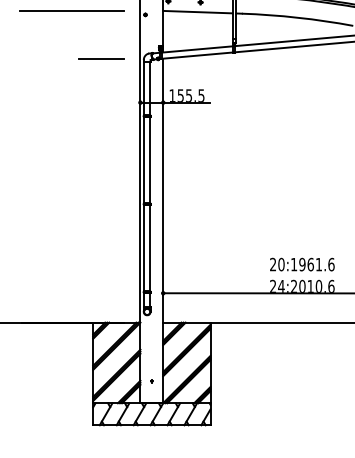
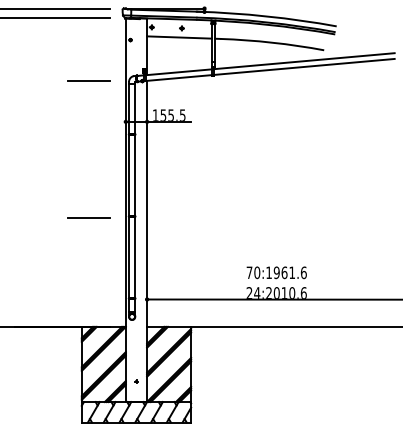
line: (71, 11) -> (61, 36), removed
line: (100, 205) -> (88, 217), added
text: (273, 264) -> (249, 272), 20:1961.6 -> 70:1961.6

